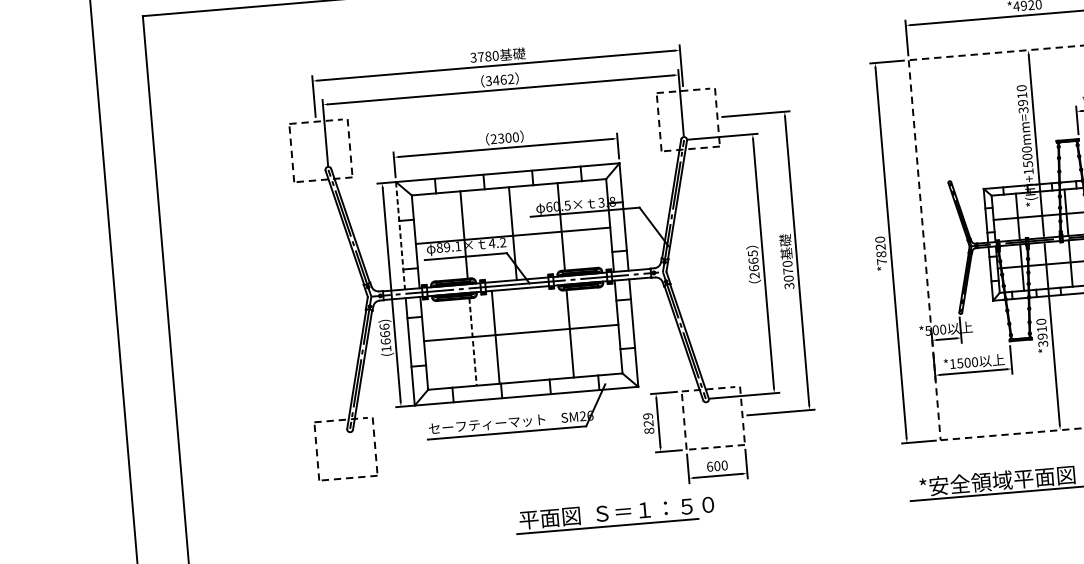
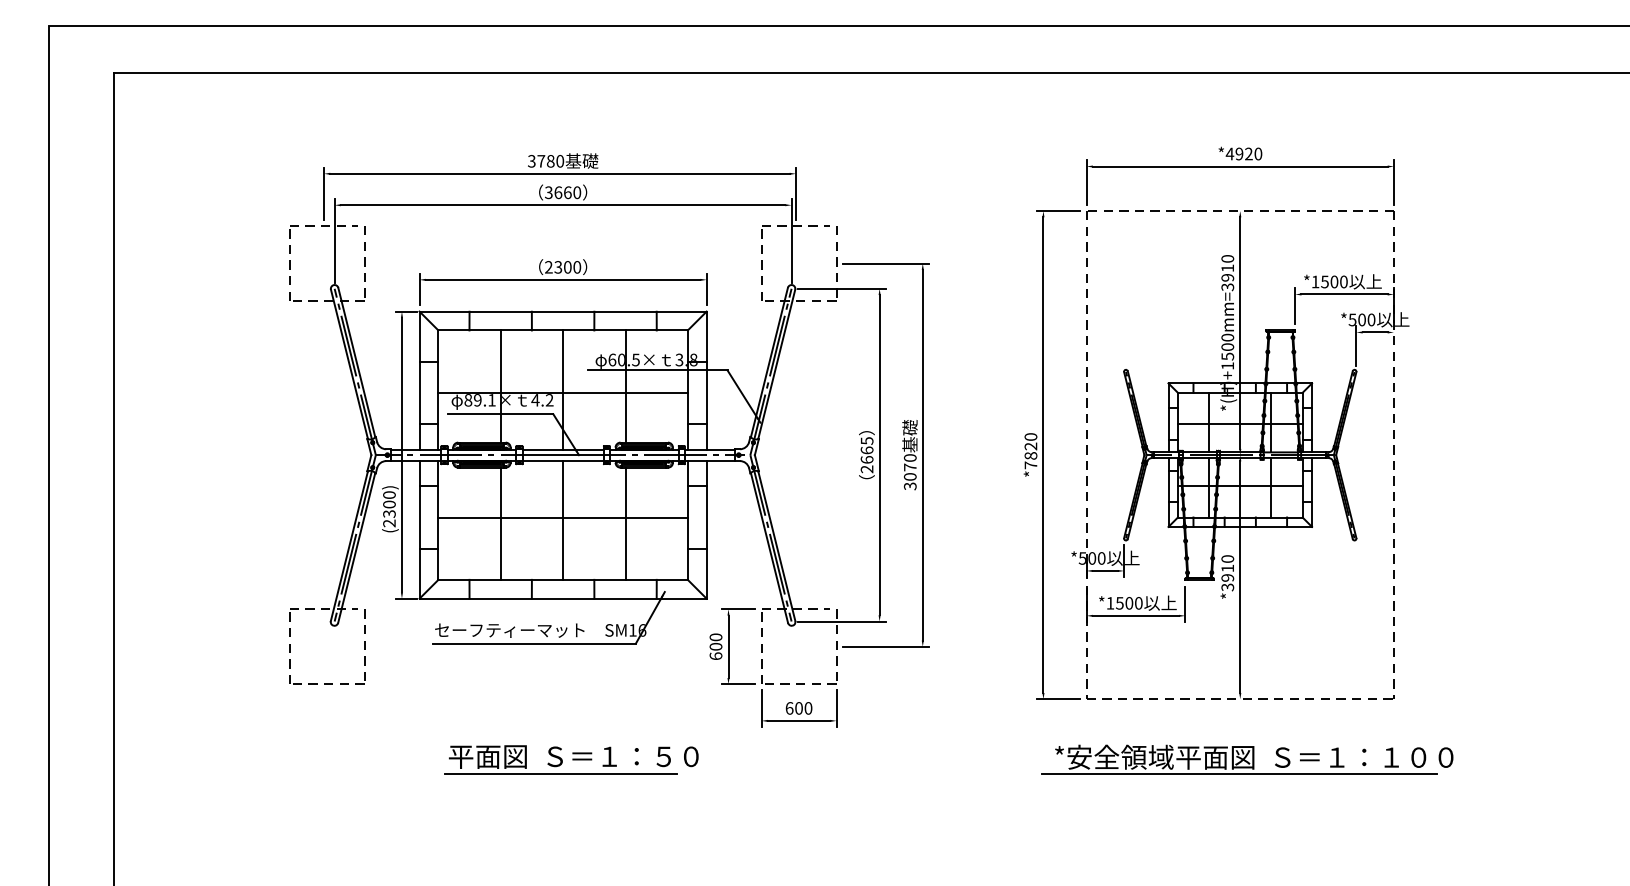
text: (503, 79) -> (567, 192), 3462 -> 3660
line: (400, 236) -> (419, 381), dashed -> solid
line: (496, 337) -> (563, 520), moved
text: (385, 338) -> (389, 509), (1666) -> (2300)
line: (472, 342) -> (500, 524), dashed -> solid
text: (582, 416) -> (632, 630), SM26 -> SM16
text: (648, 423) -> (715, 646), 829 -> 600
part: (615, 514) -> (571, 759), moved

